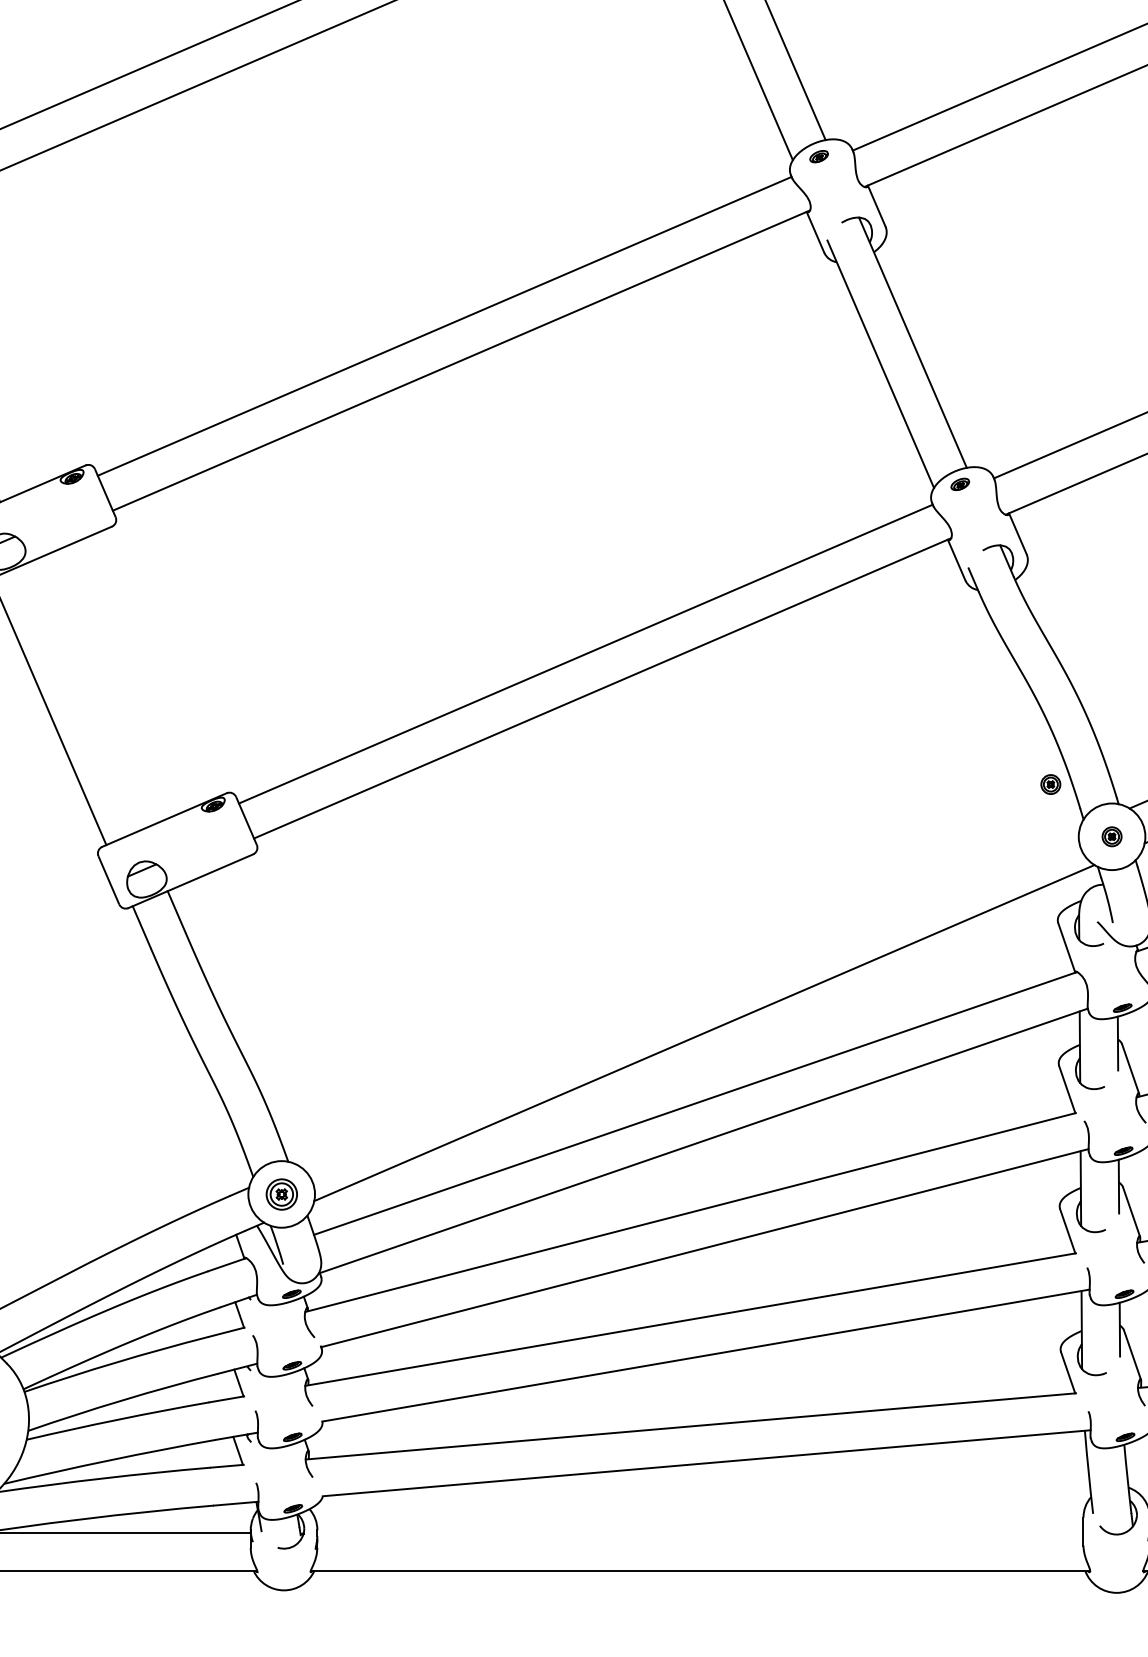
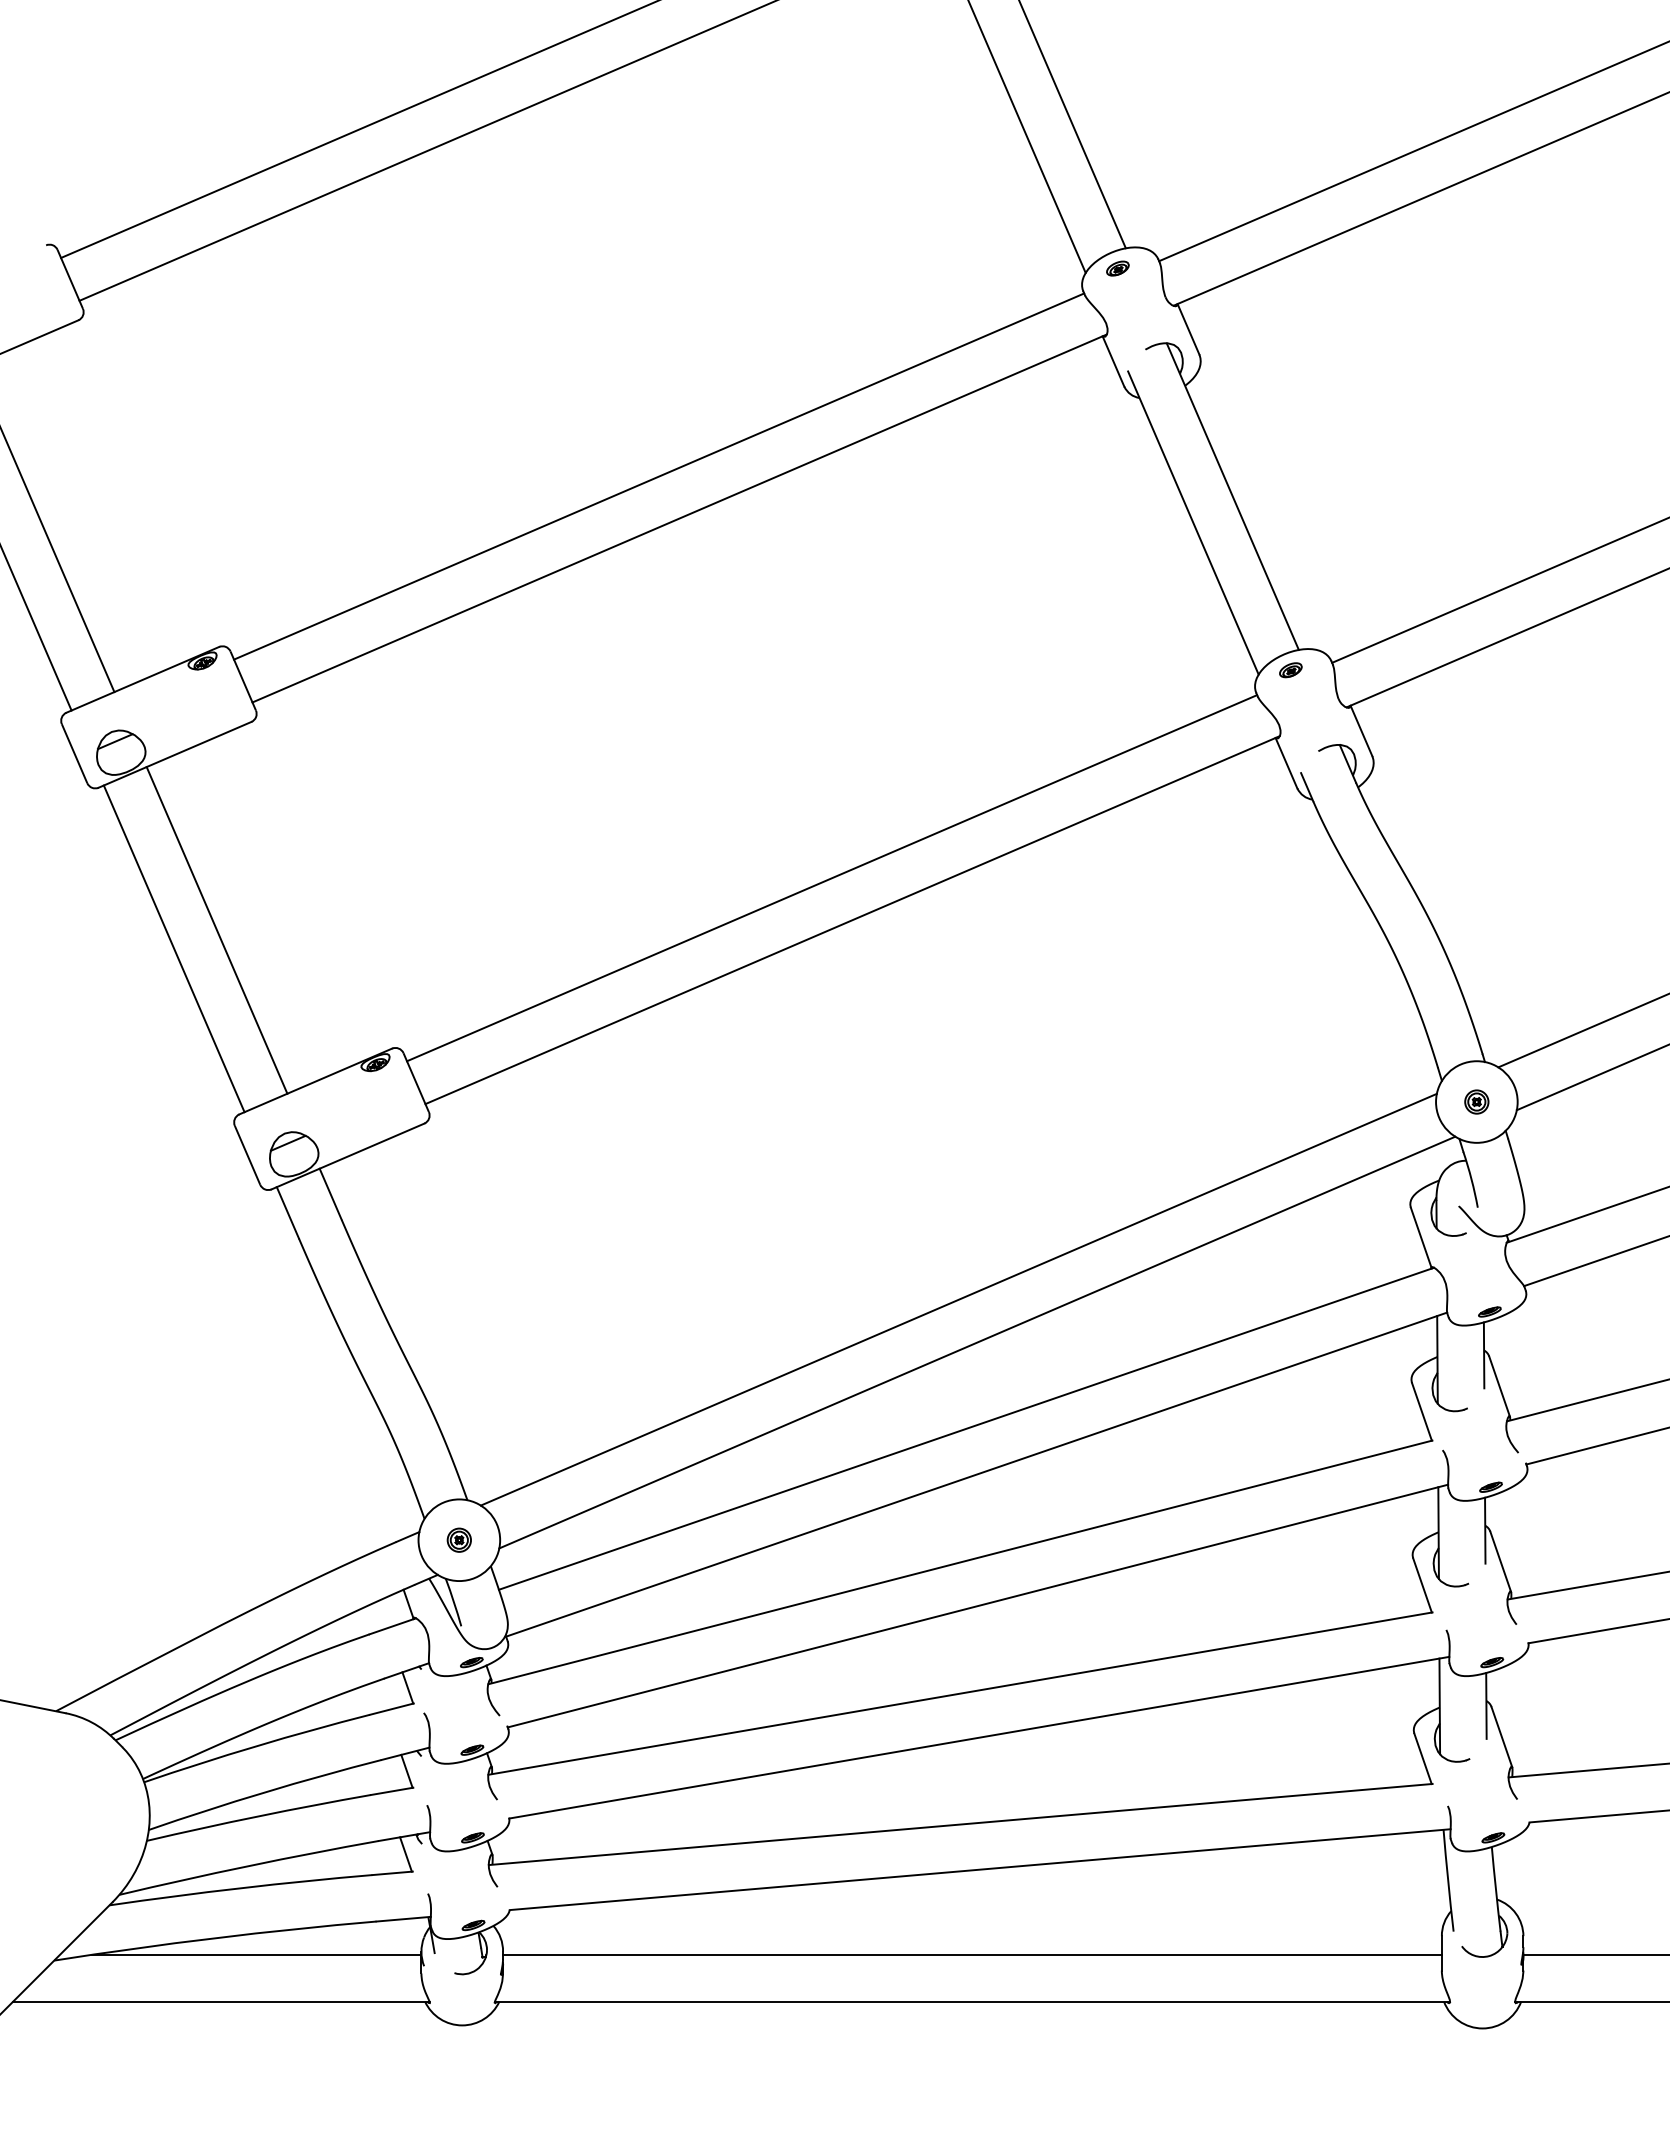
line: (83, 696) -> (216, 930), added
part: (1050, 784) -> (1401, 1037), removed
line: (689, 997) -> (958, 1299), added
part: (281, 1193) -> (458, 1539), size x0.62
line: (700, 1533) -> (972, 1955), added

